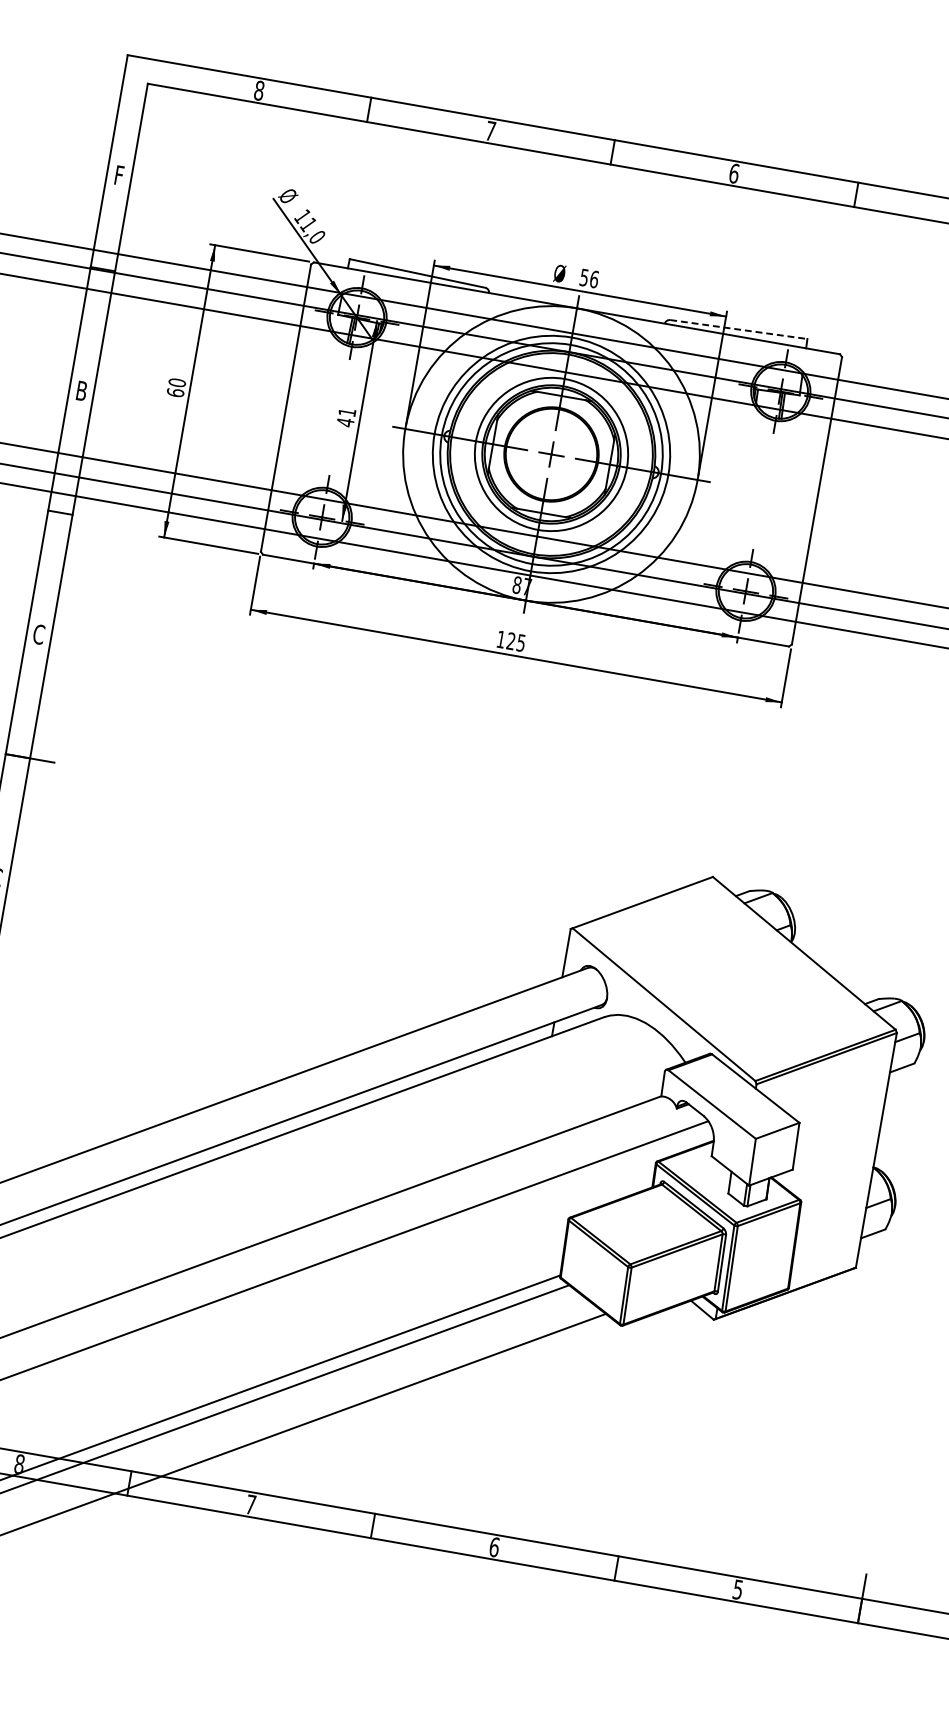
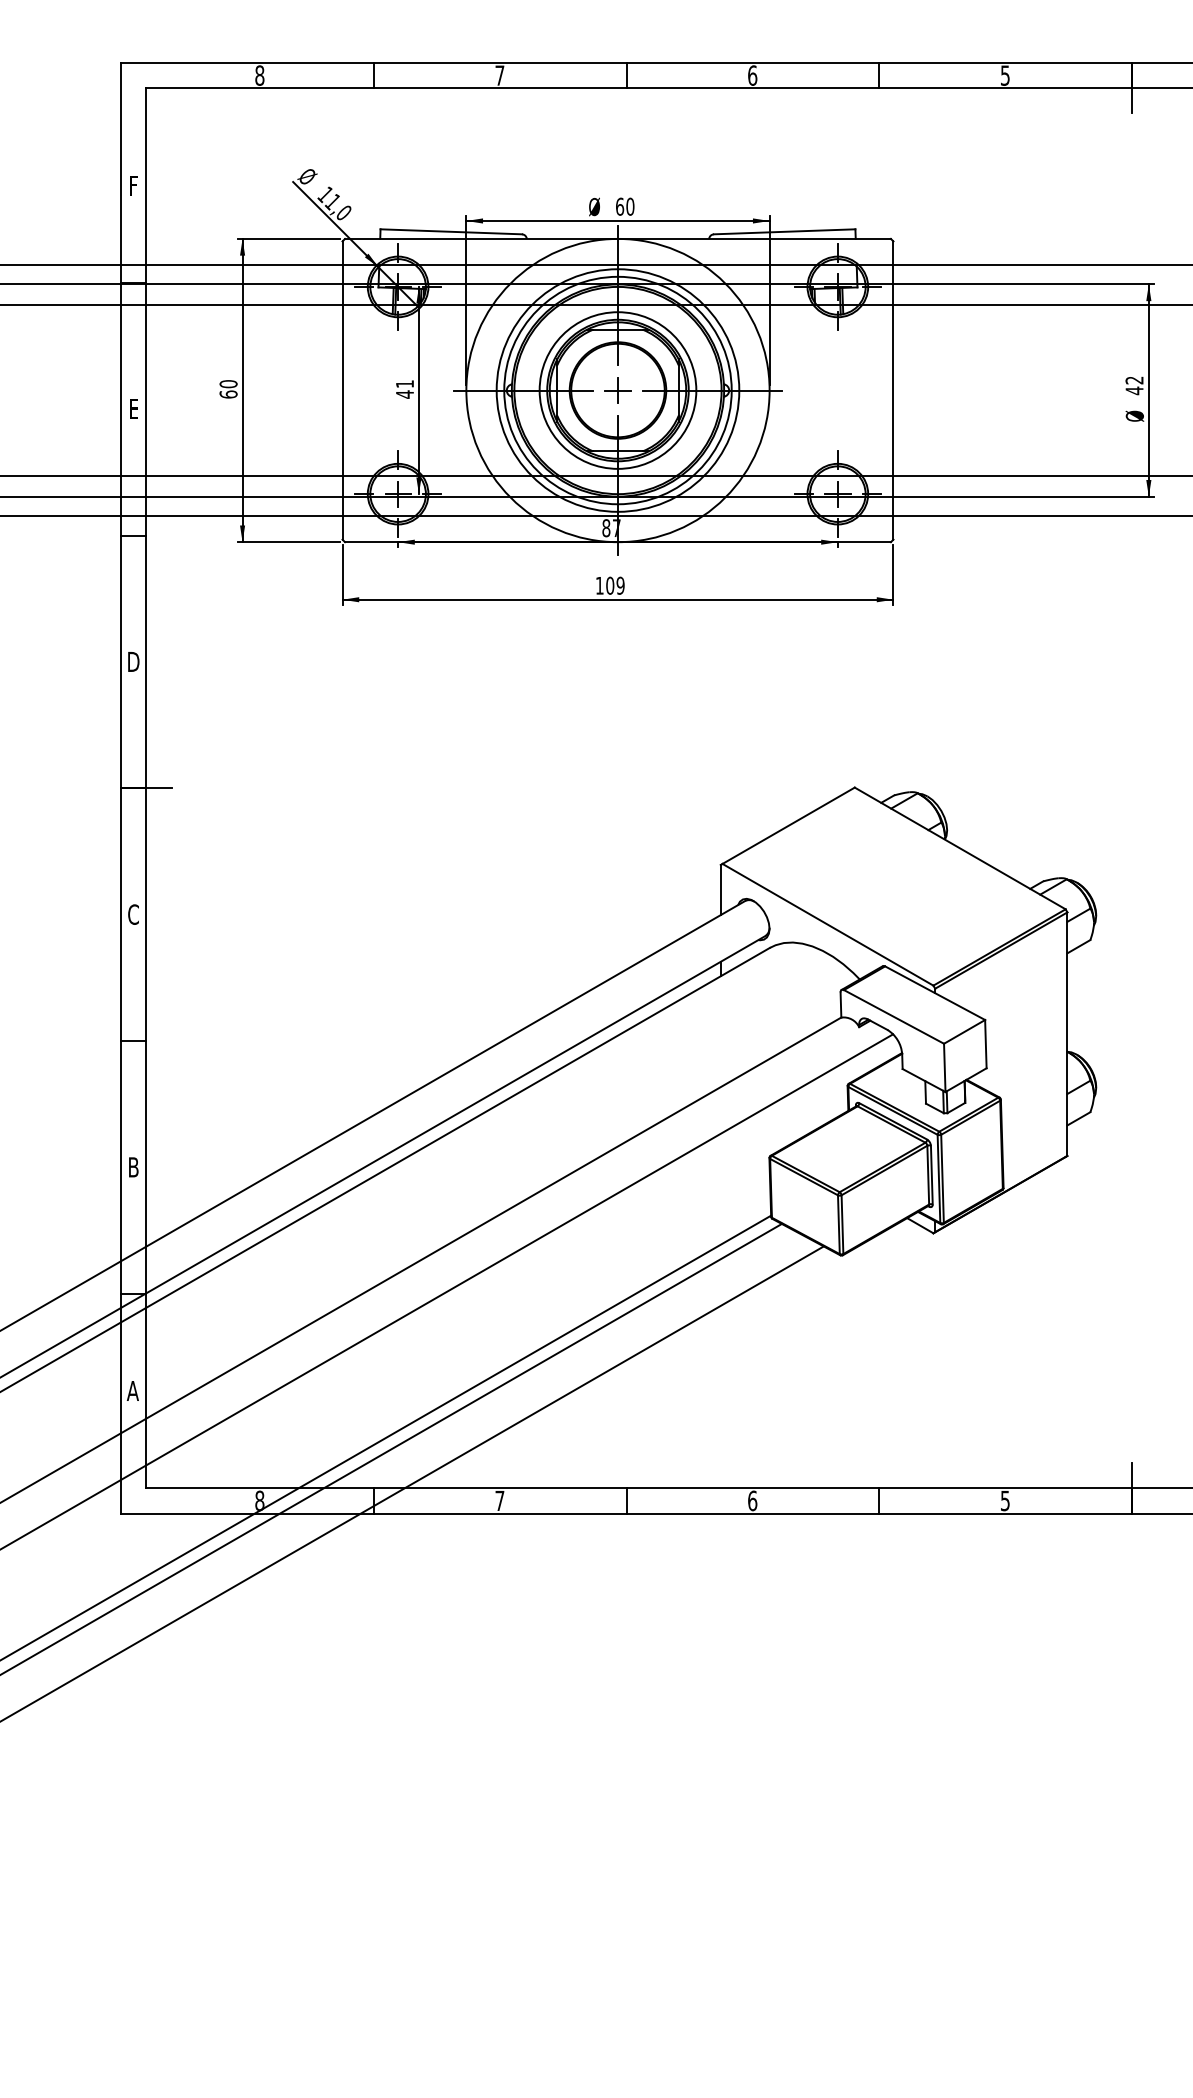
text: (589, 278) -> (625, 206), 56 -> 60
line: (738, 329) -> (784, 231), dashed -> solid
text: (81, 391) -> (133, 409), B -> E
text: (39, 634) -> (133, 661), C -> D
text: (516, 641) -> (615, 585), 125 -> 109

